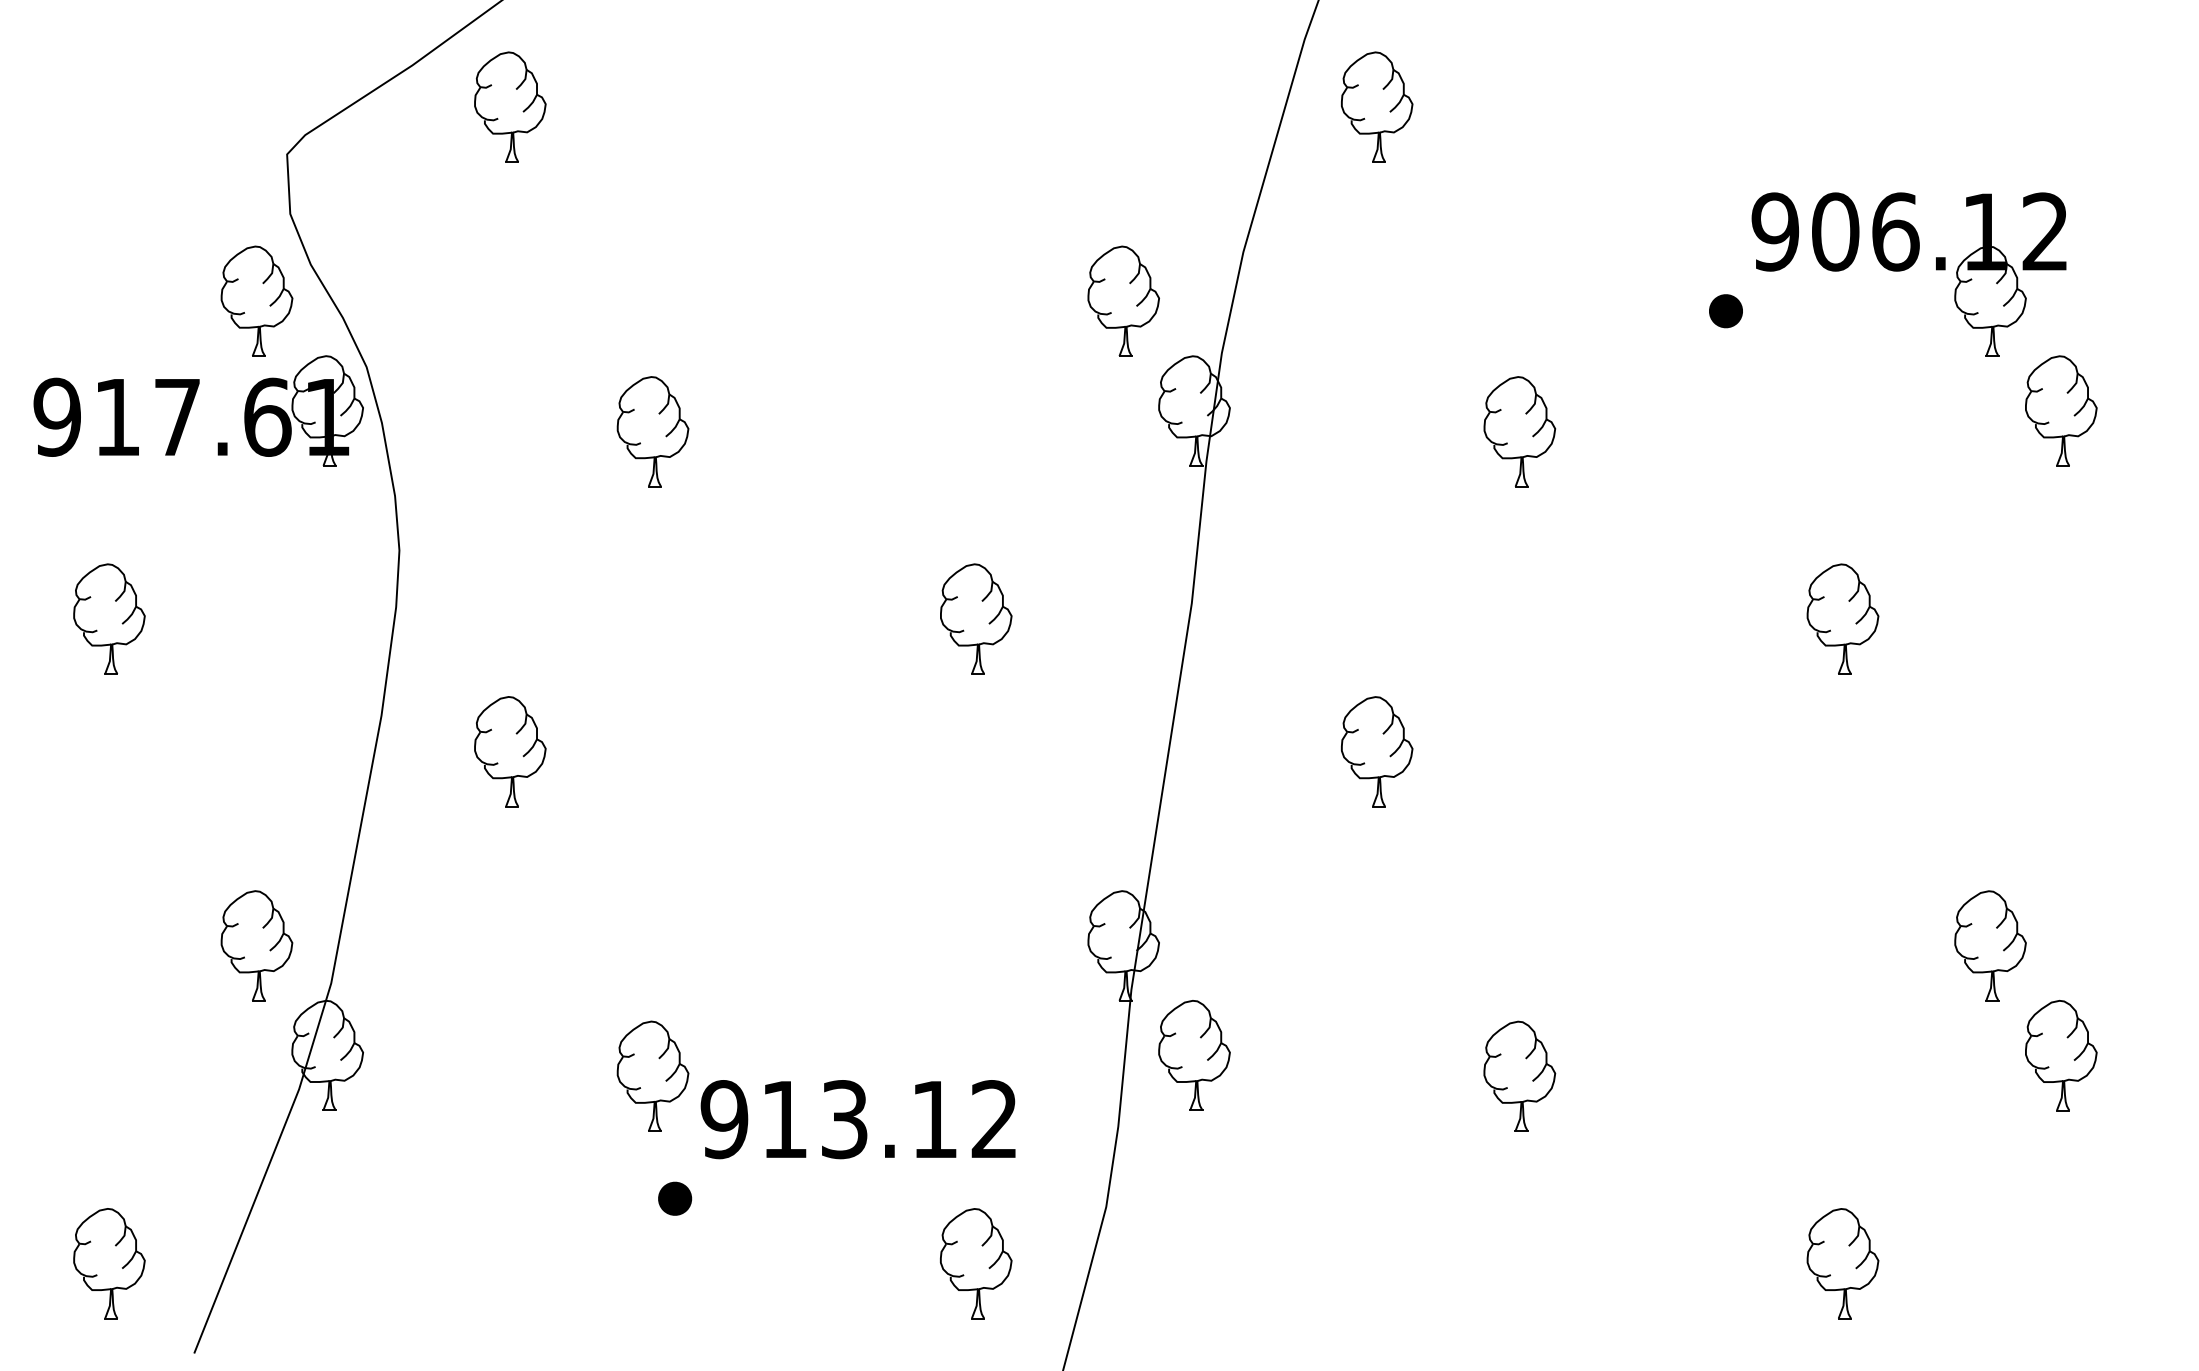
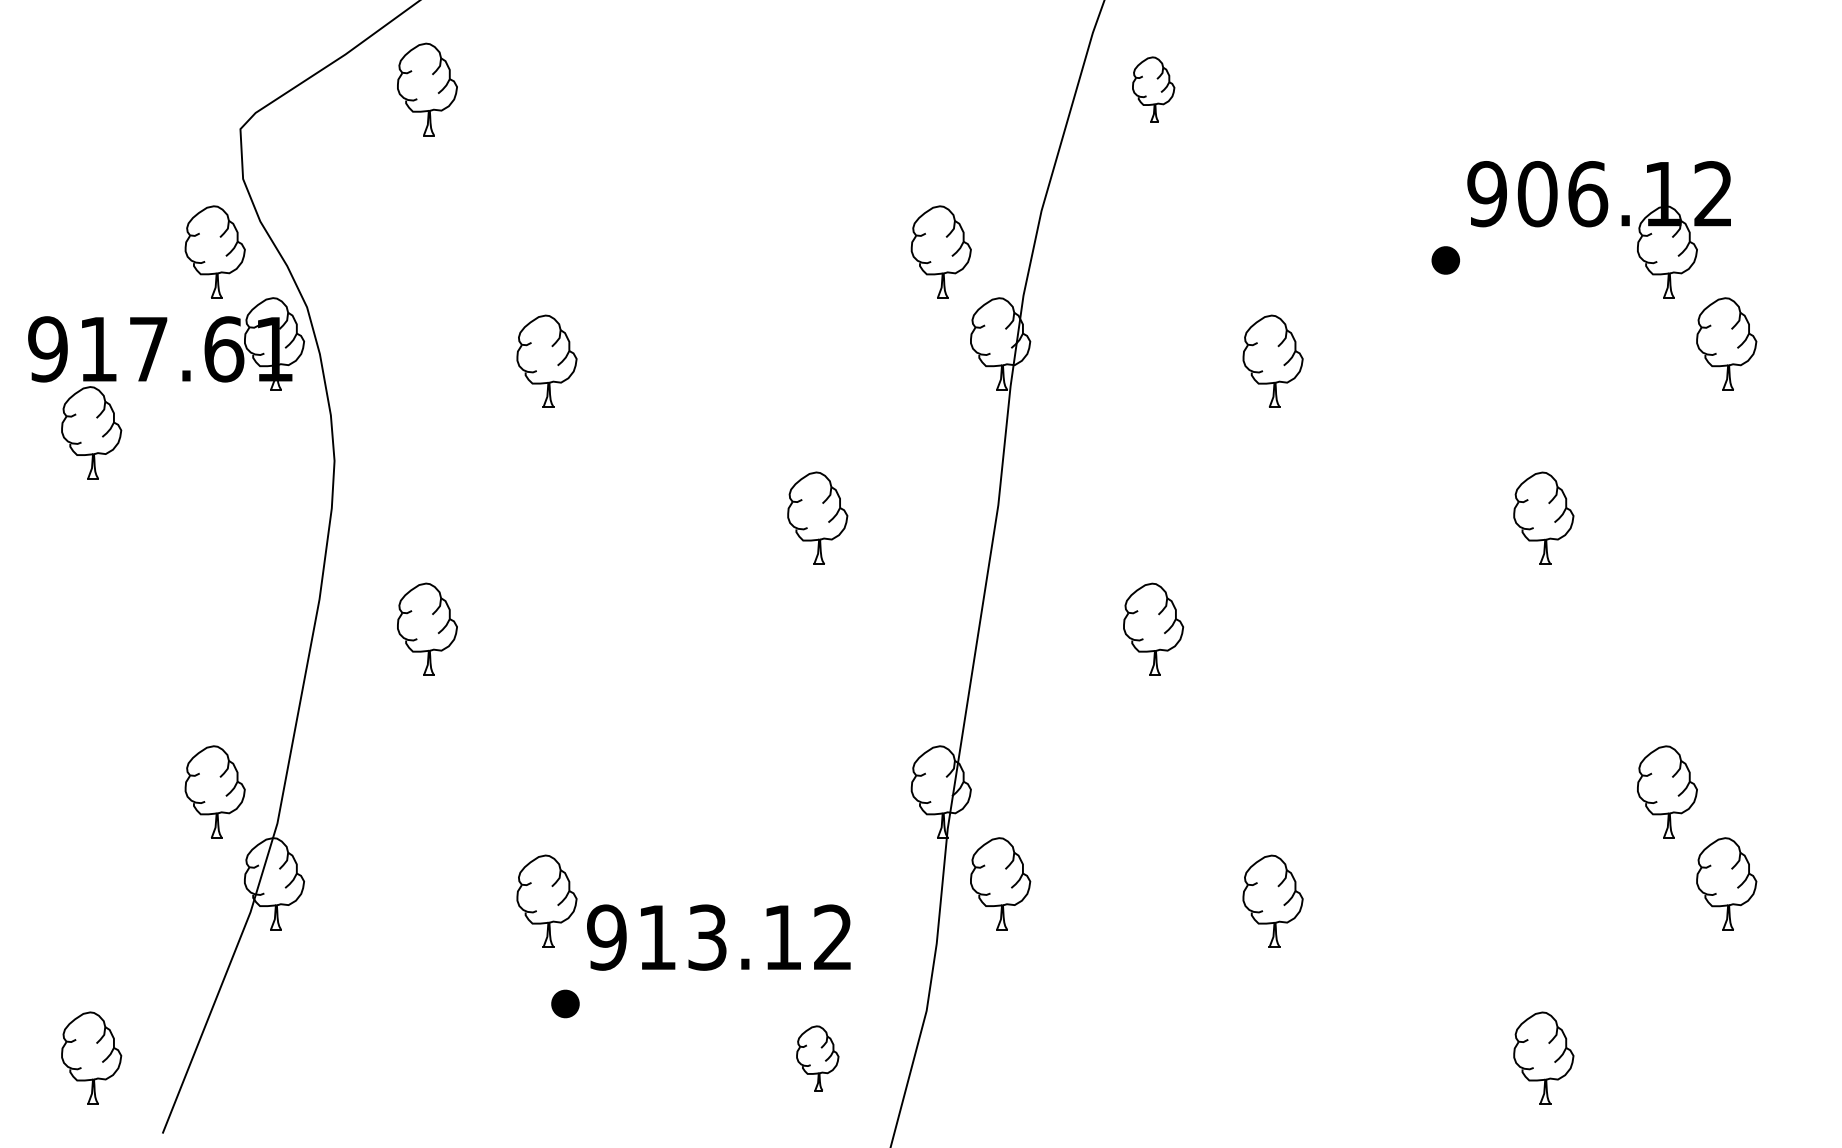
part: (1377, 106) -> (1153, 88), size x0.7
part: (109, 618) -> (91, 432), moved
part: (976, 1263) -> (817, 1058), size x0.7

